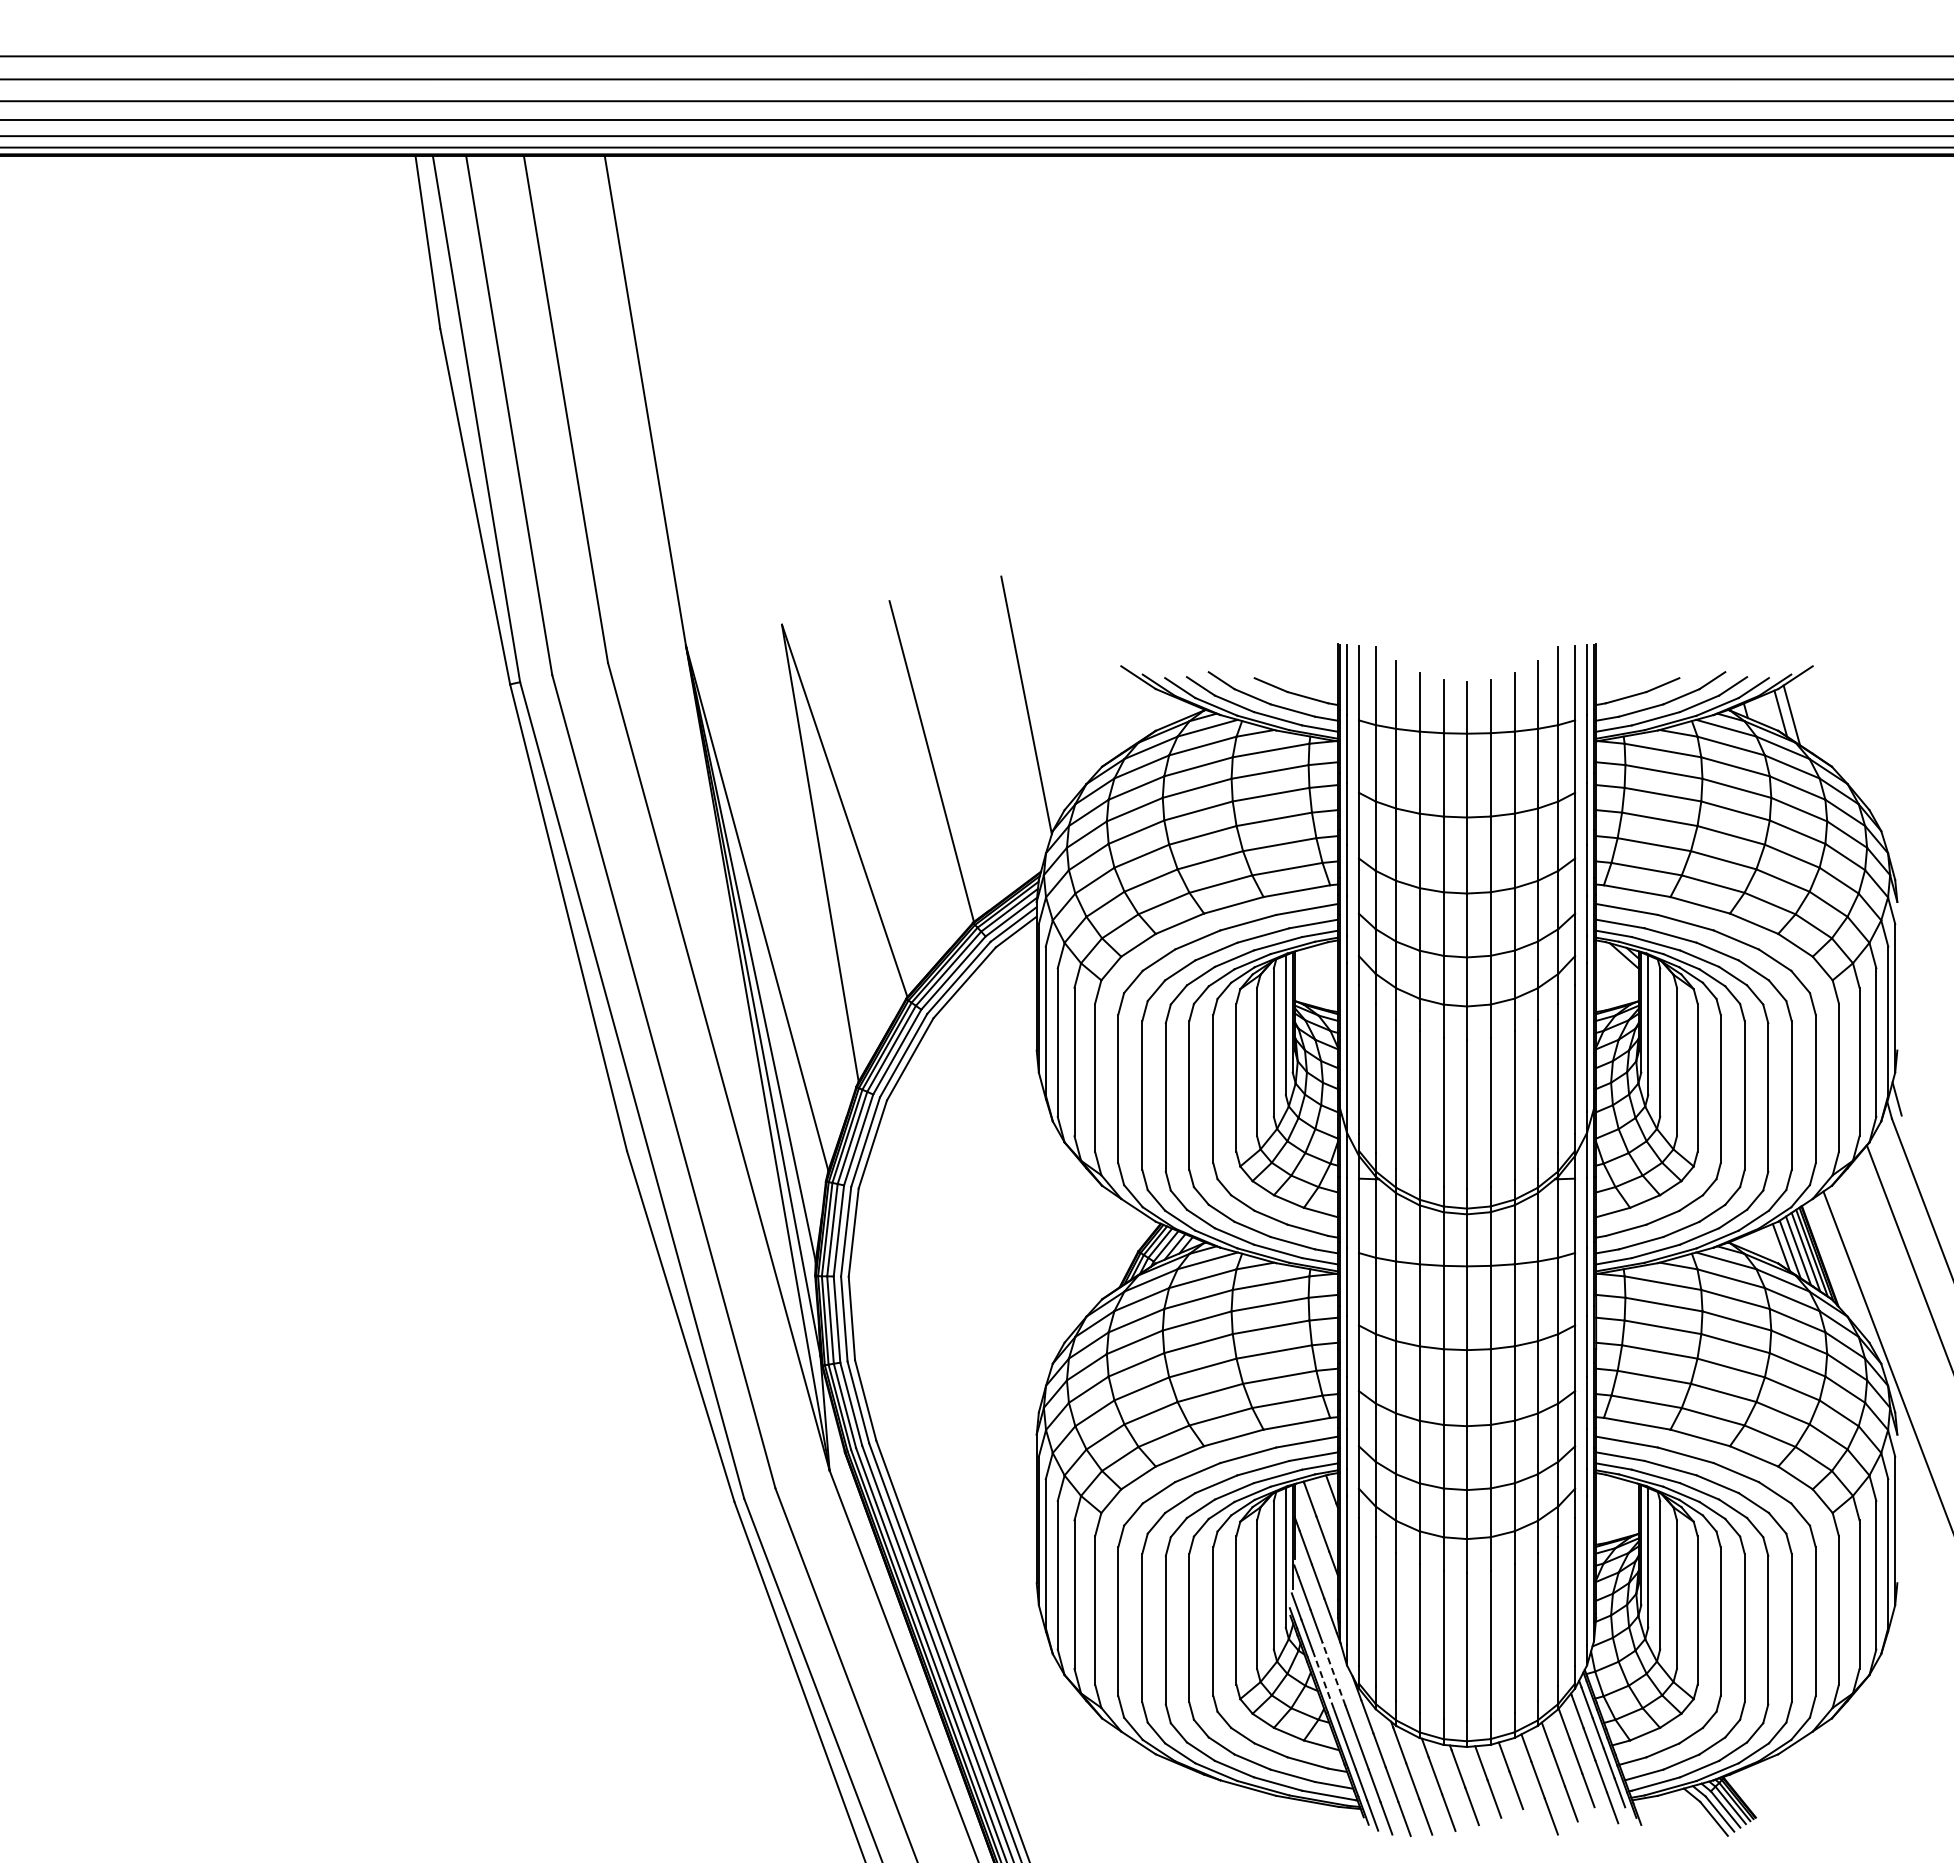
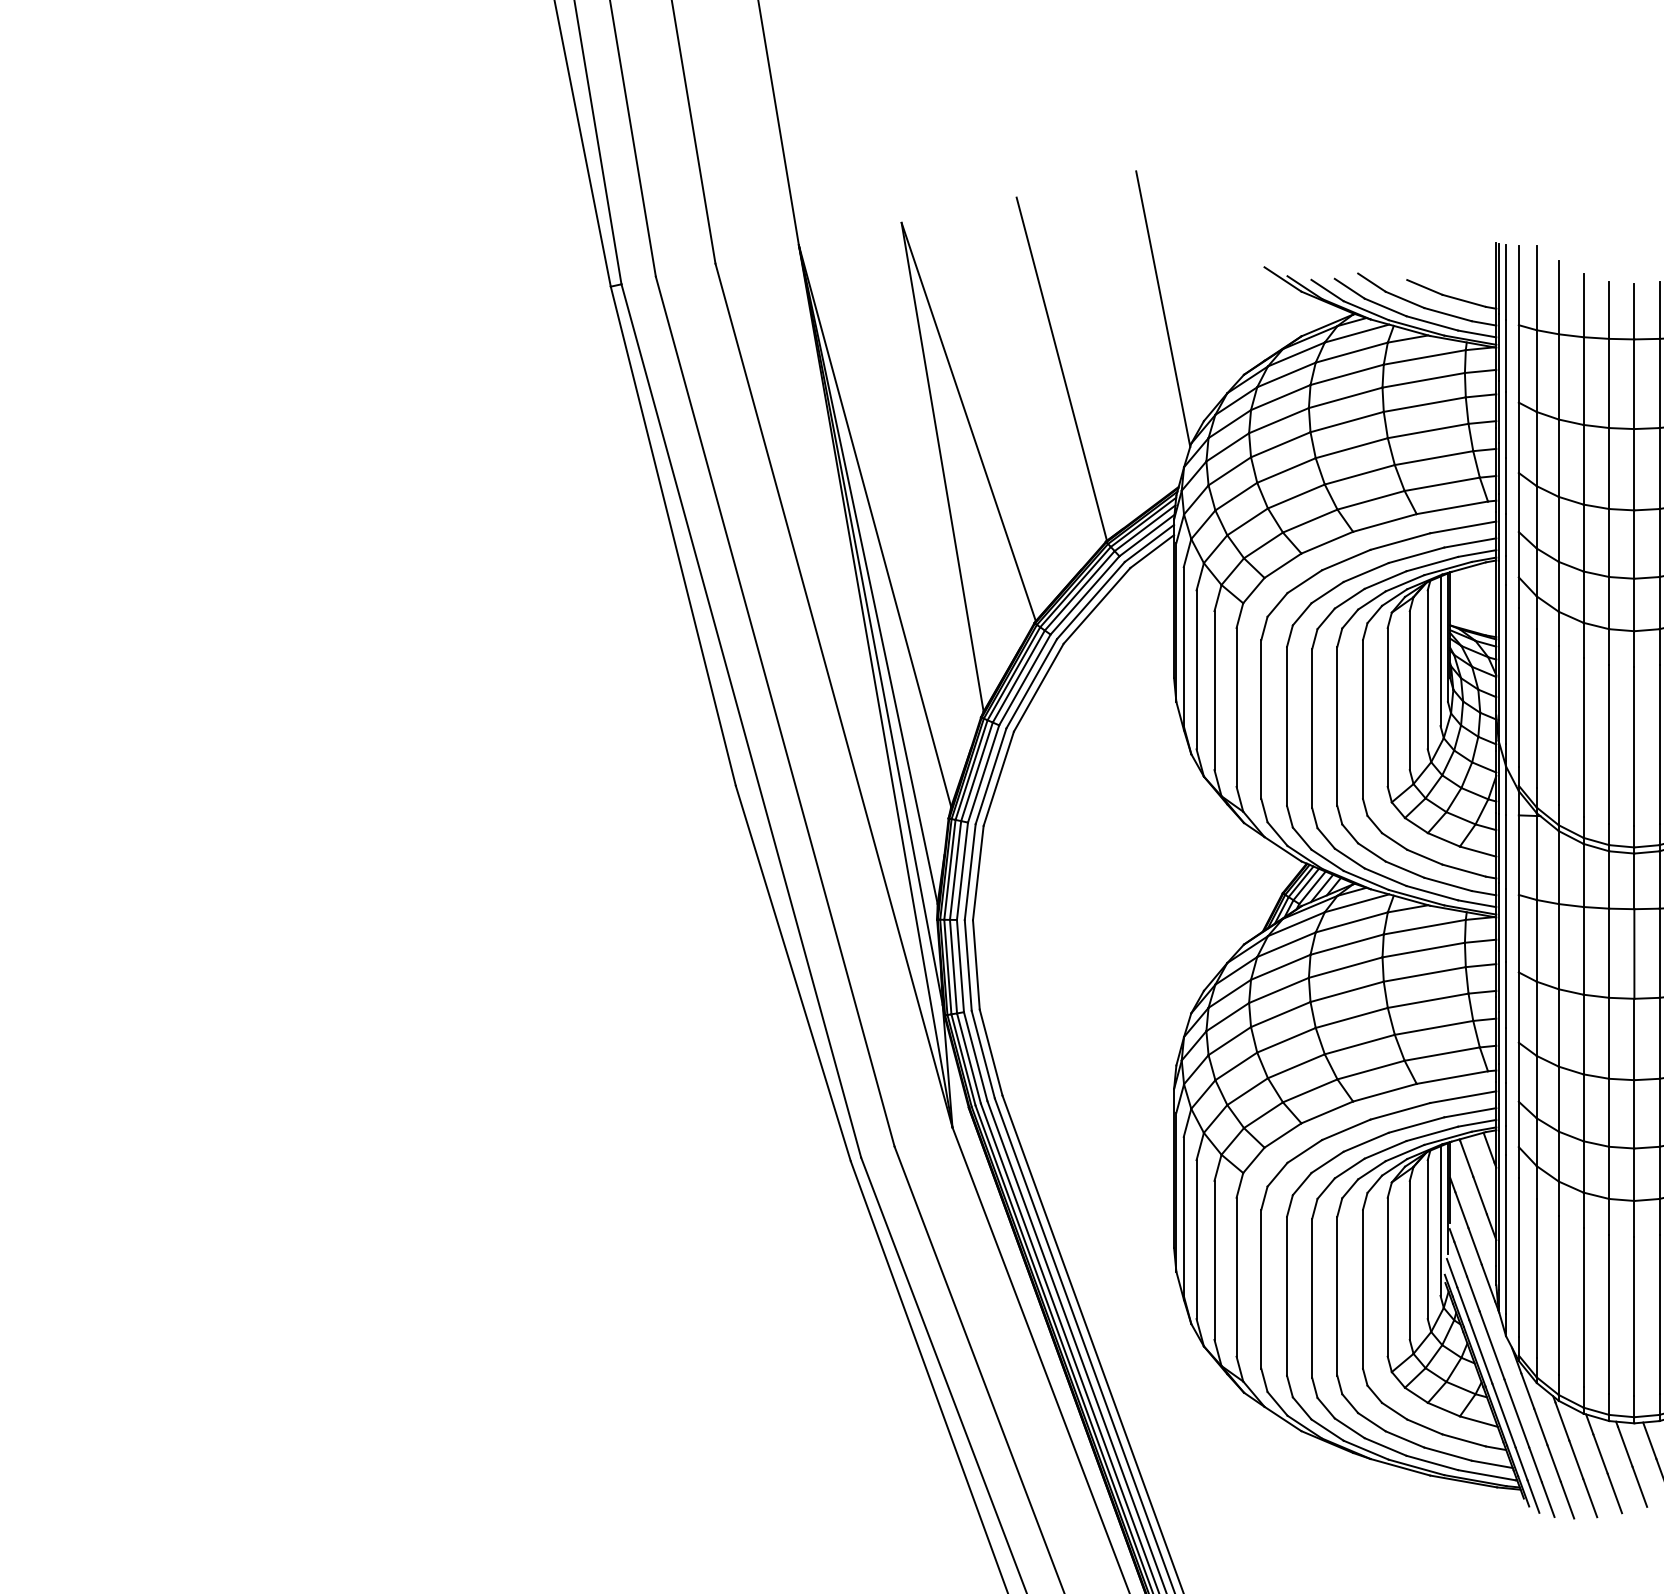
line: (1334, 1674) -> (1492, 1345), dashed -> solid
line: (1323, 1680) -> (1480, 1352), dashed -> solid

